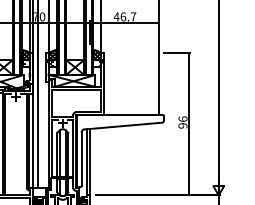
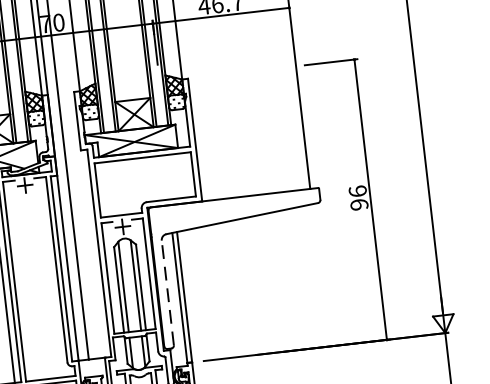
line: (81, 159) -> (167, 293), solid -> dashed

